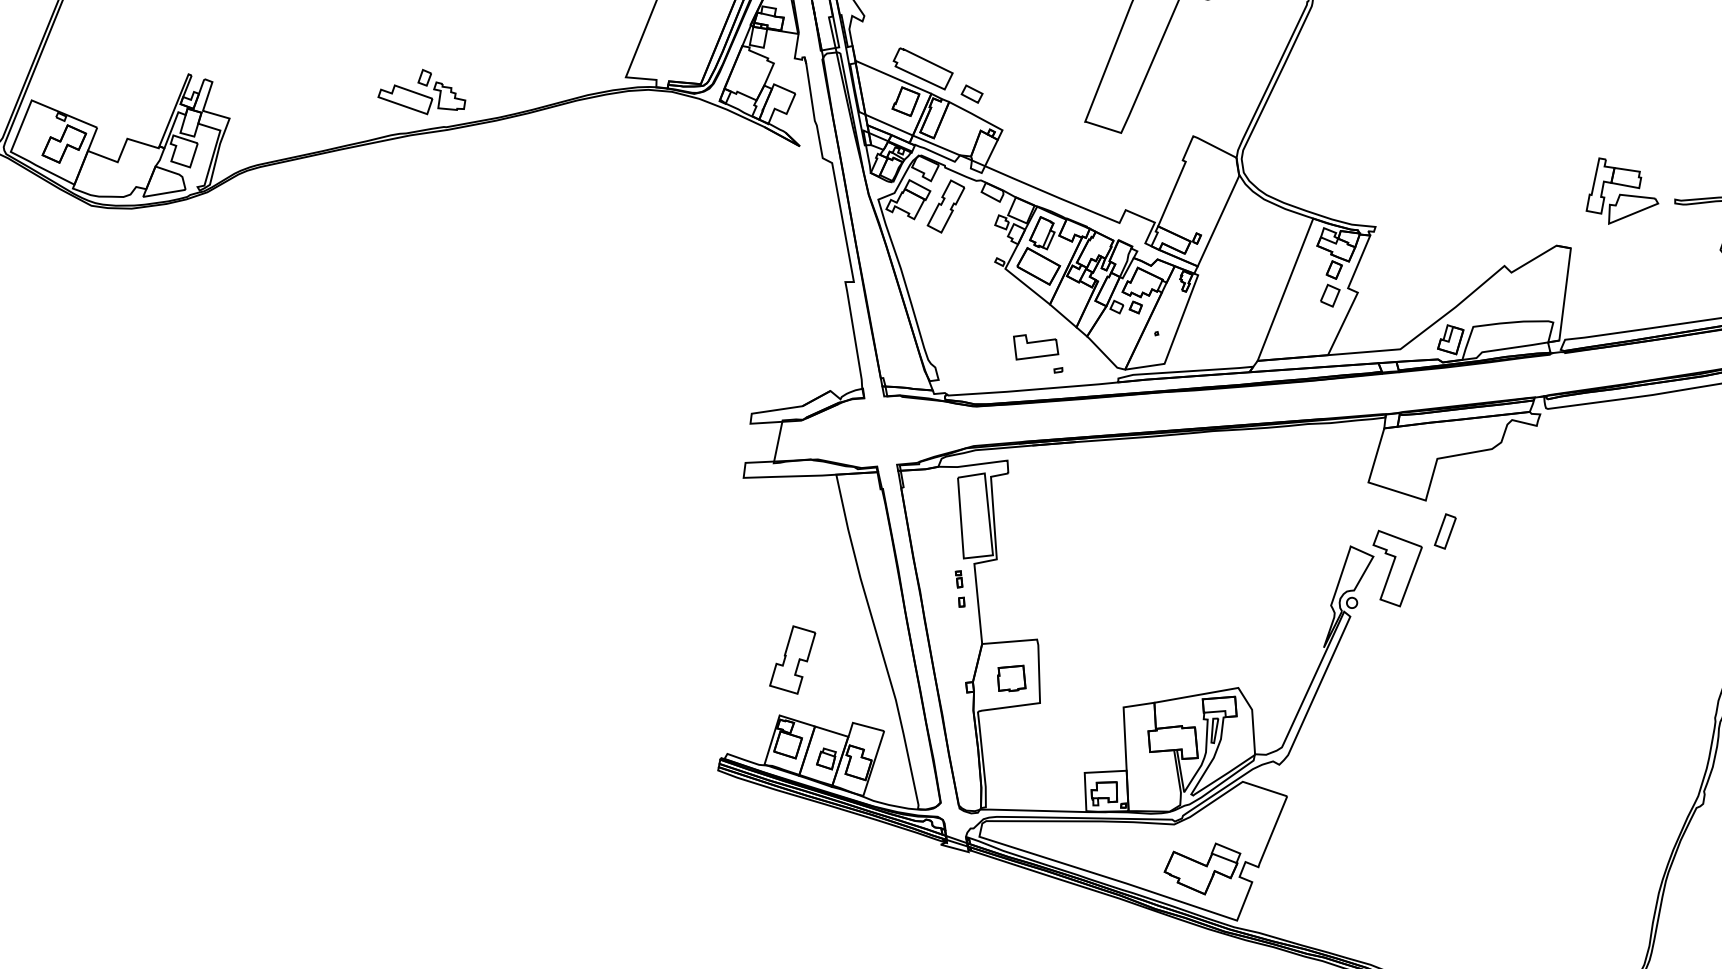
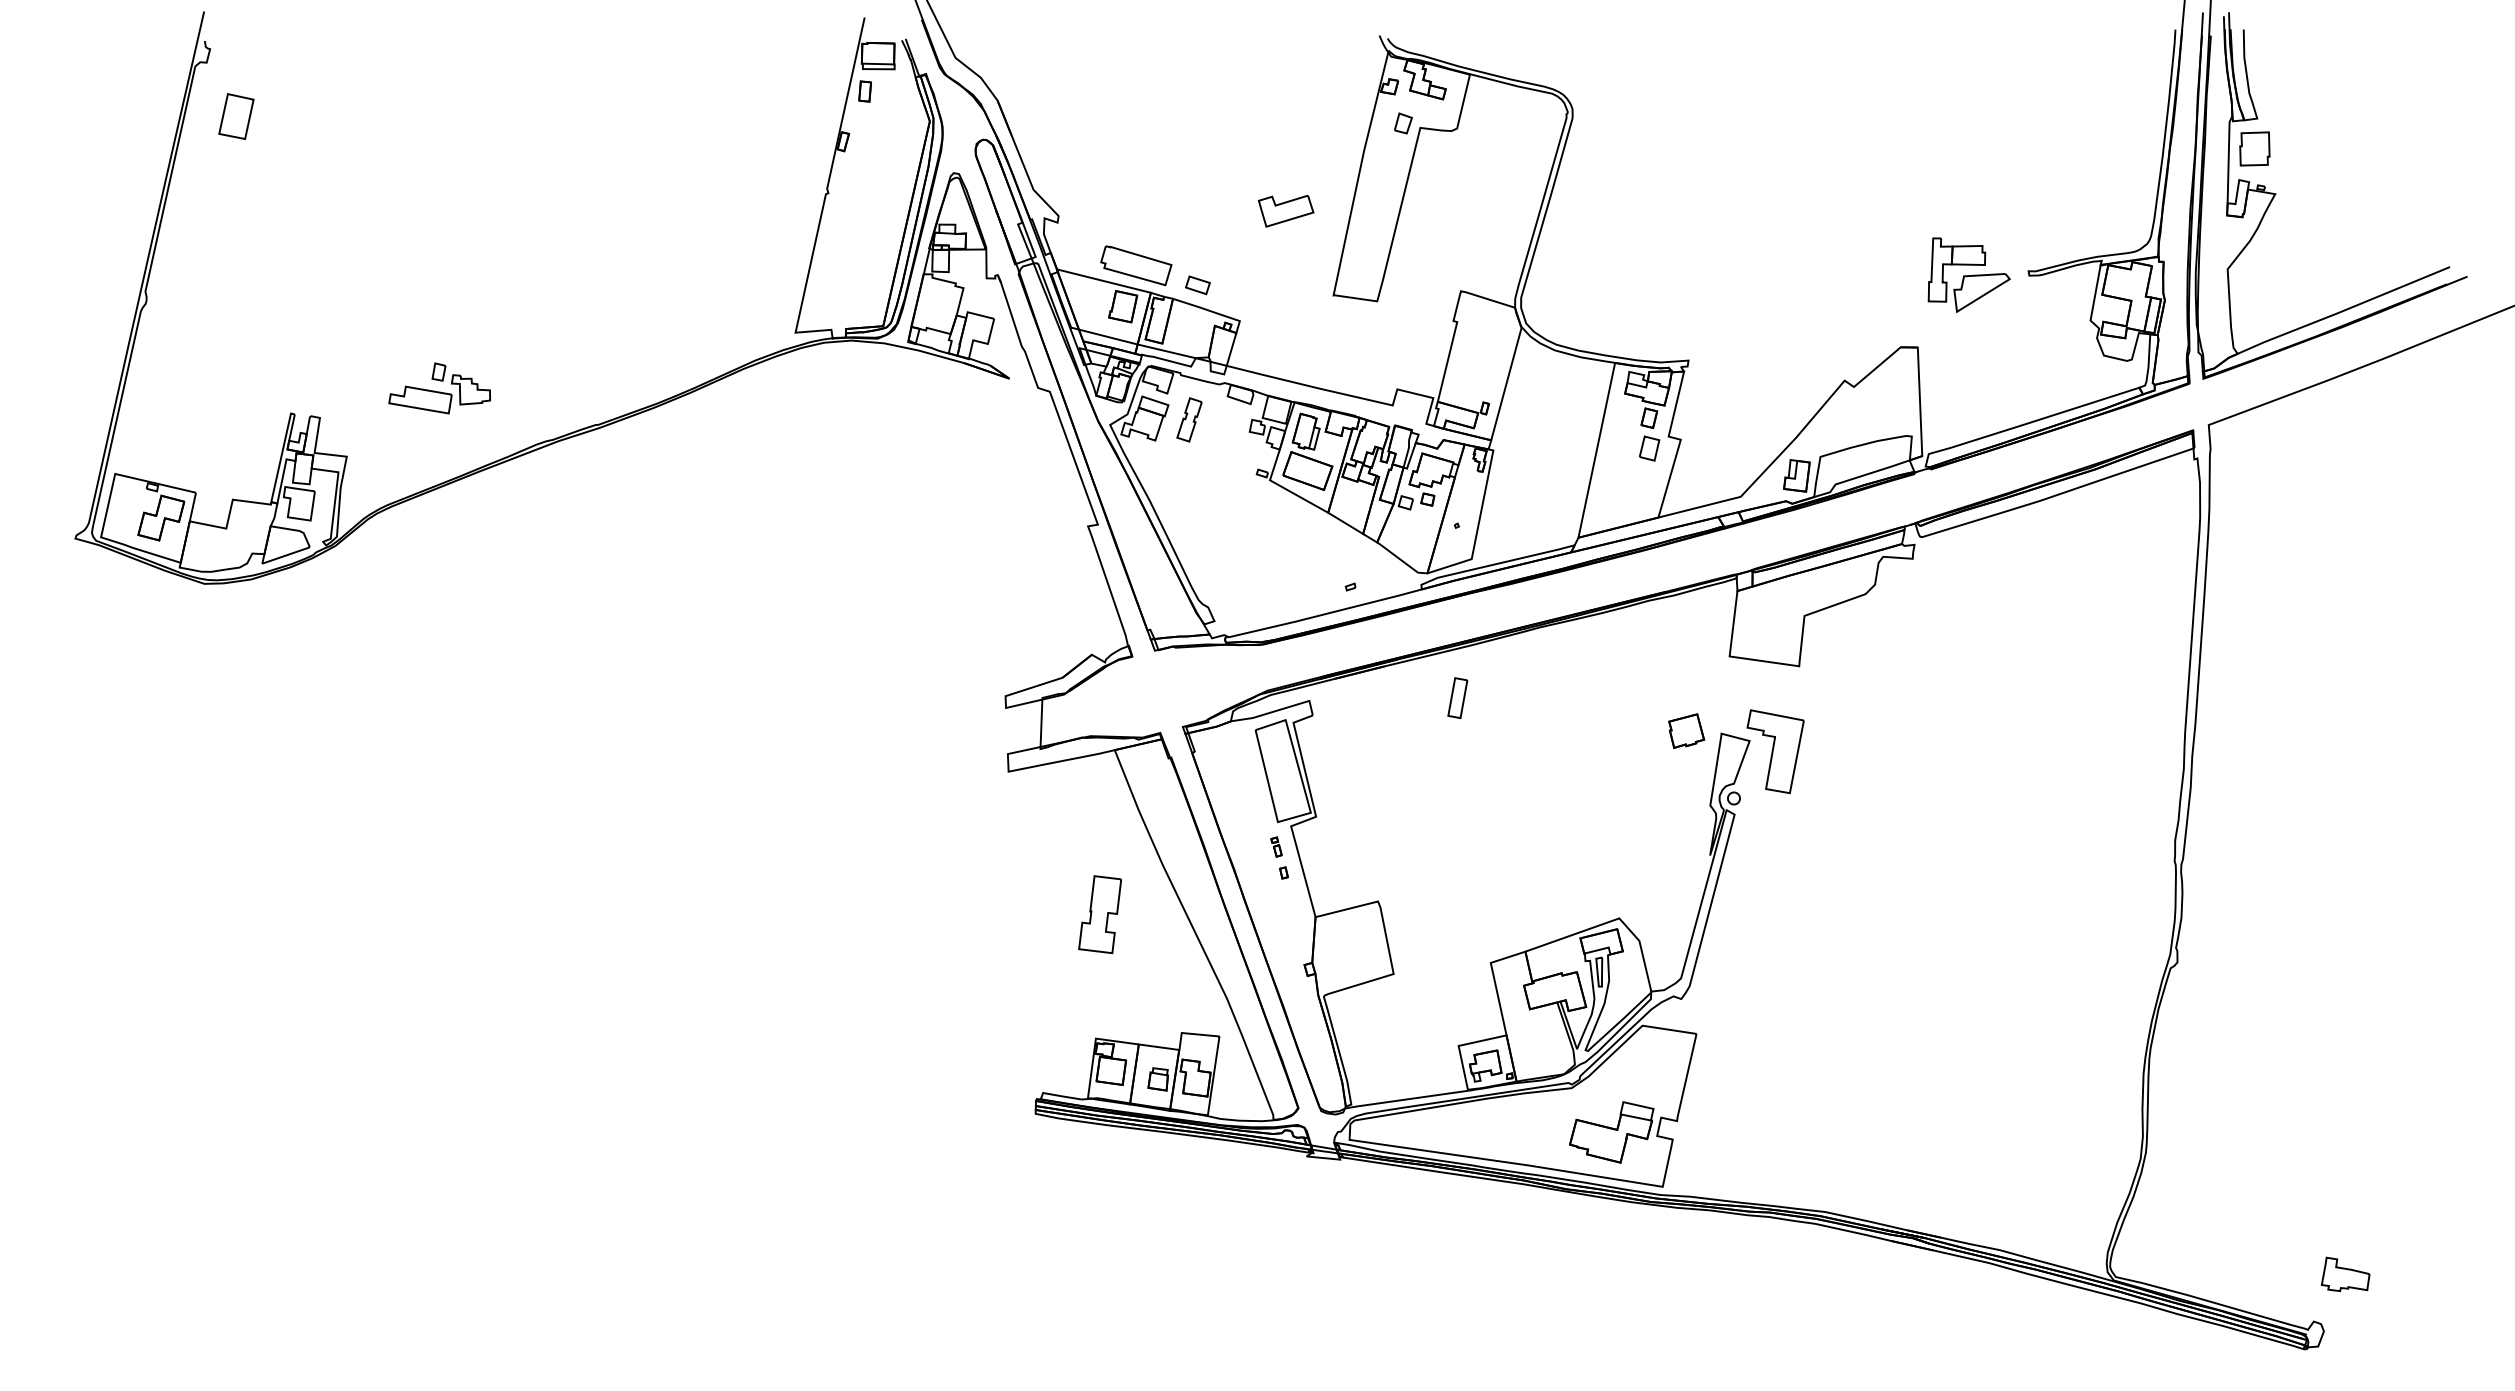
part: (422, 91) -> (439, 388), moved
part: (946, 206) -> (1189, 419), size x0.7
part: (1035, 348) -> (1285, 210), moved
part: (1445, 530) -> (1457, 697), moved
part: (792, 659) -> (1099, 914), moved
part: (1012, 677) -> (1686, 730), moved

